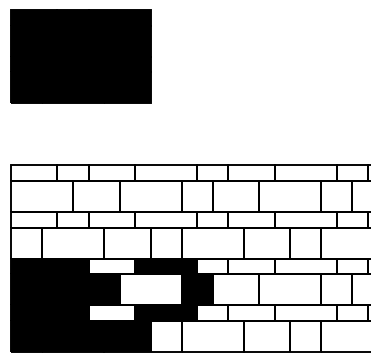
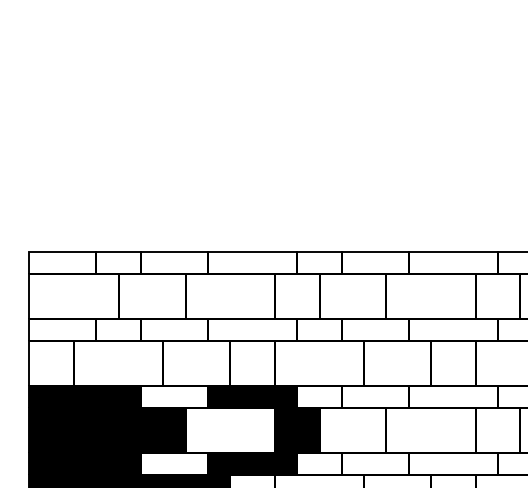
part: (80, 56) -> (129, 95), removed

